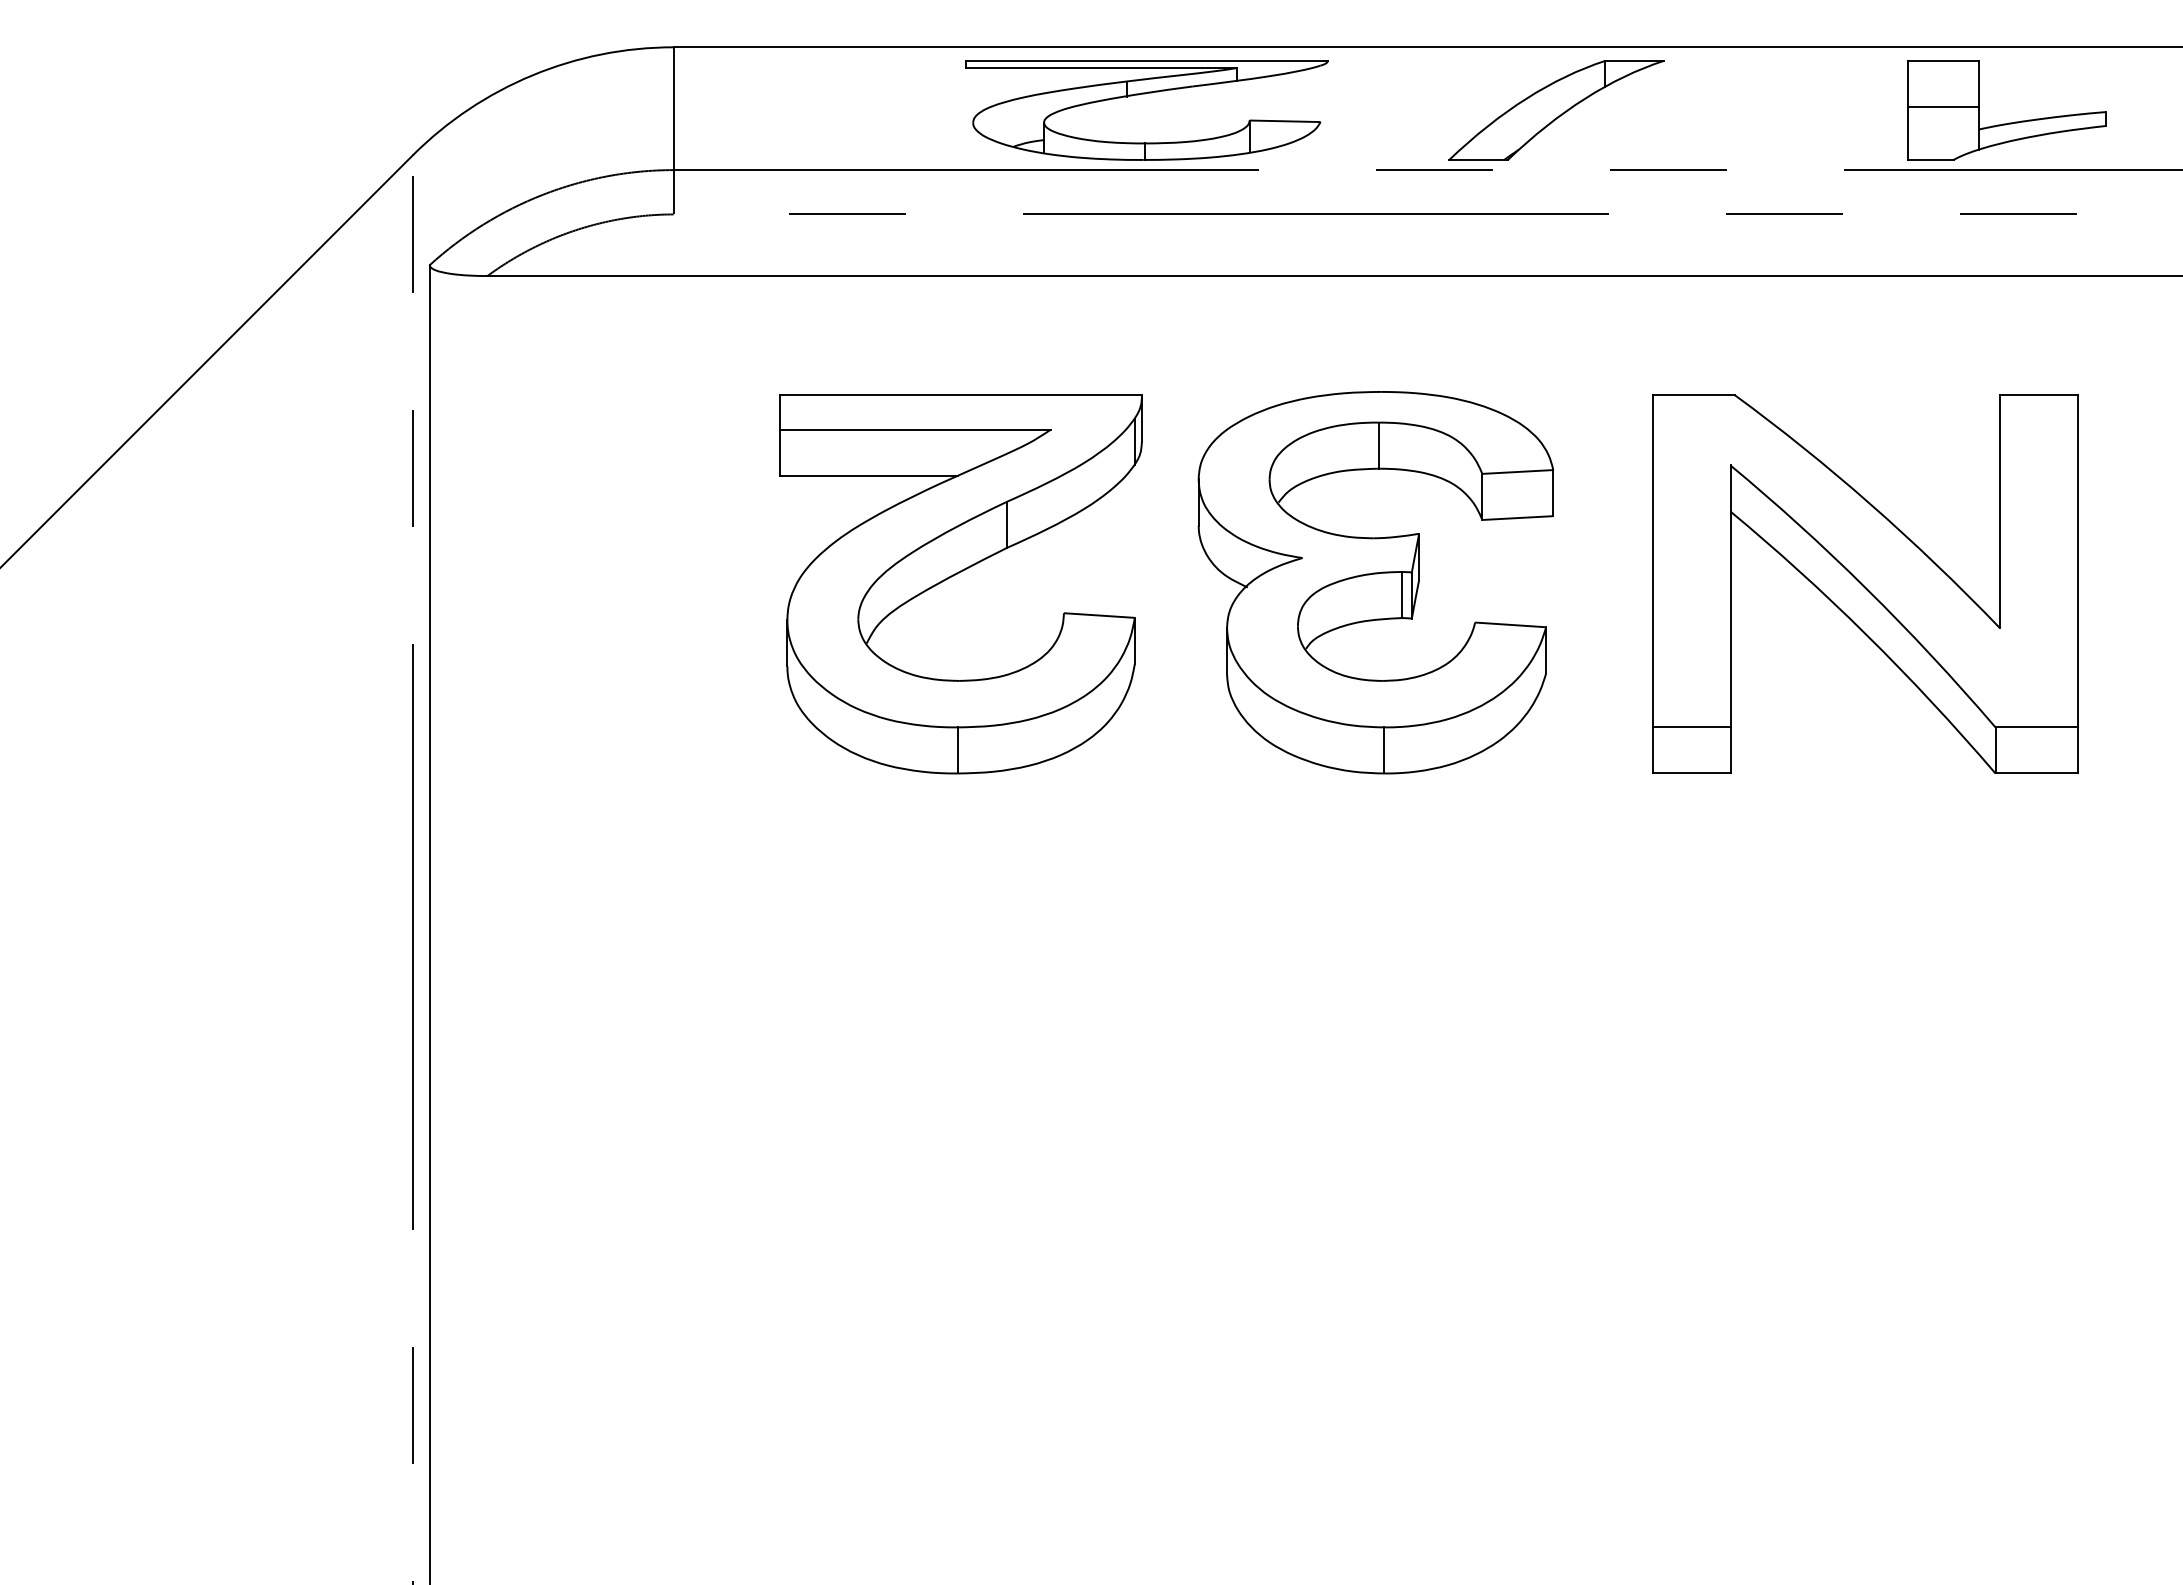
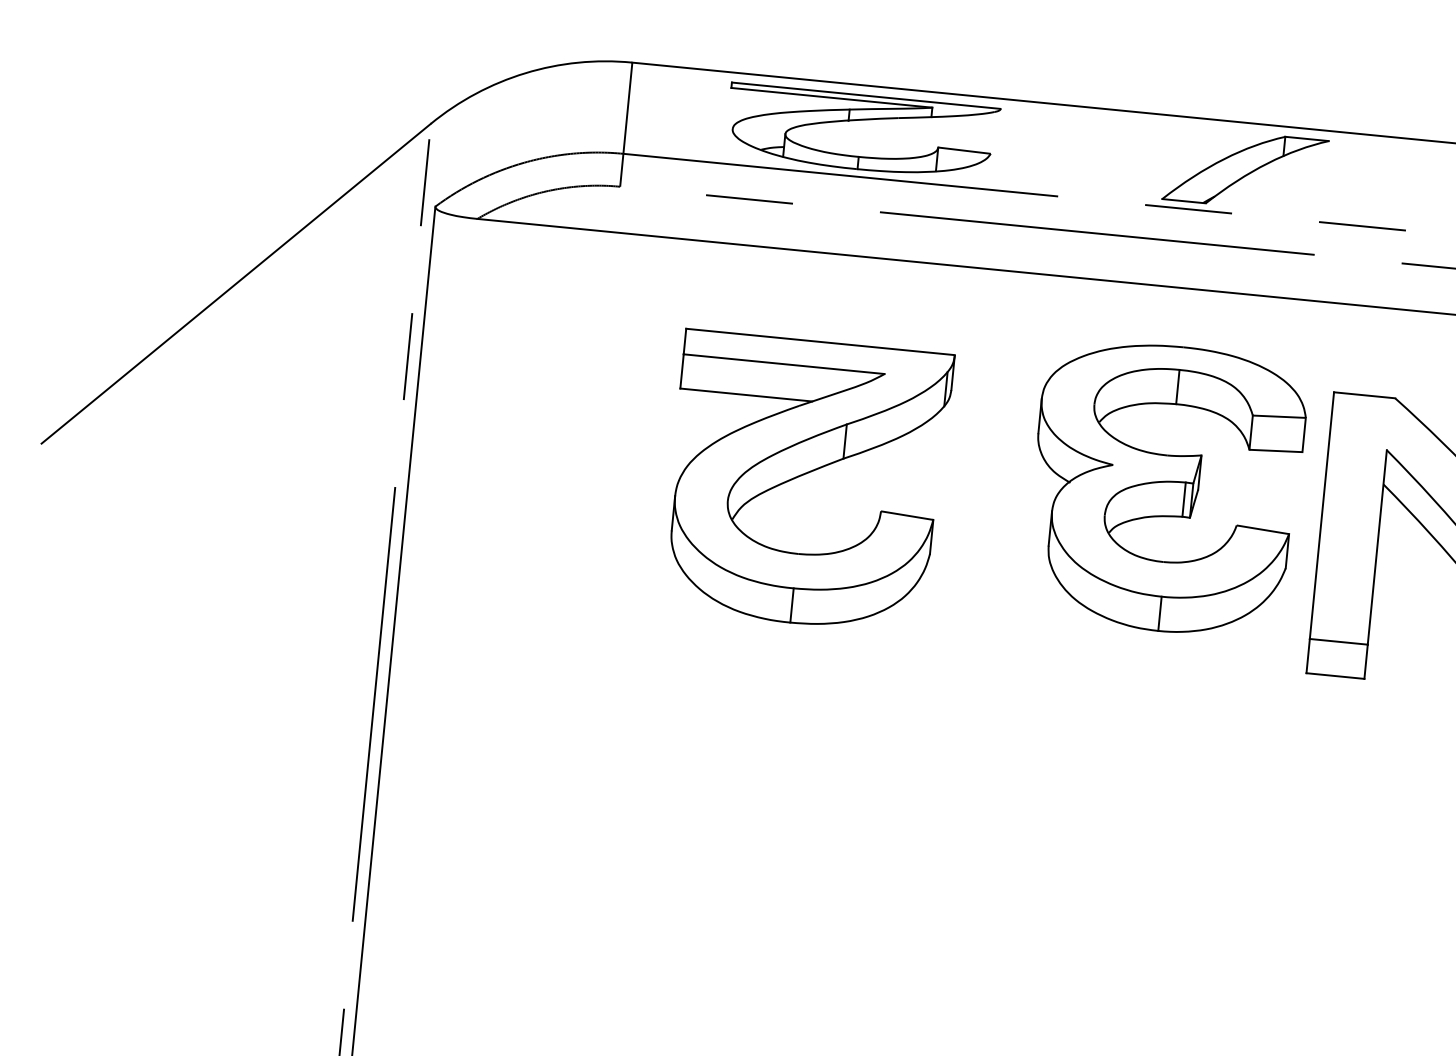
part: (1145, 94) -> (862, 120), moved
part: (1556, 110) -> (1245, 170), moved
part: (1375, 582) -> (1165, 488), moved

